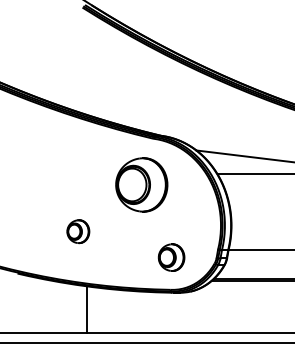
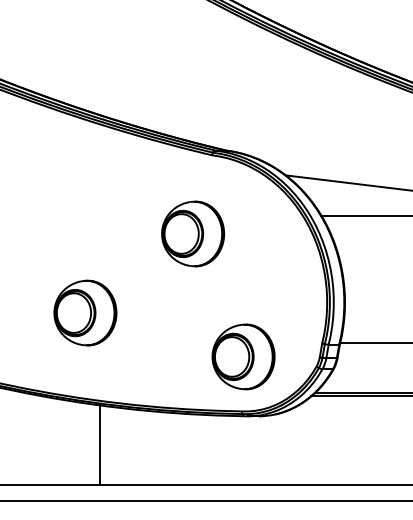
part: (141, 185) -> (192, 234), size x0.71
part: (78, 231) -> (85, 312), size x1.67
part: (171, 257) -> (243, 356), size x1.43

